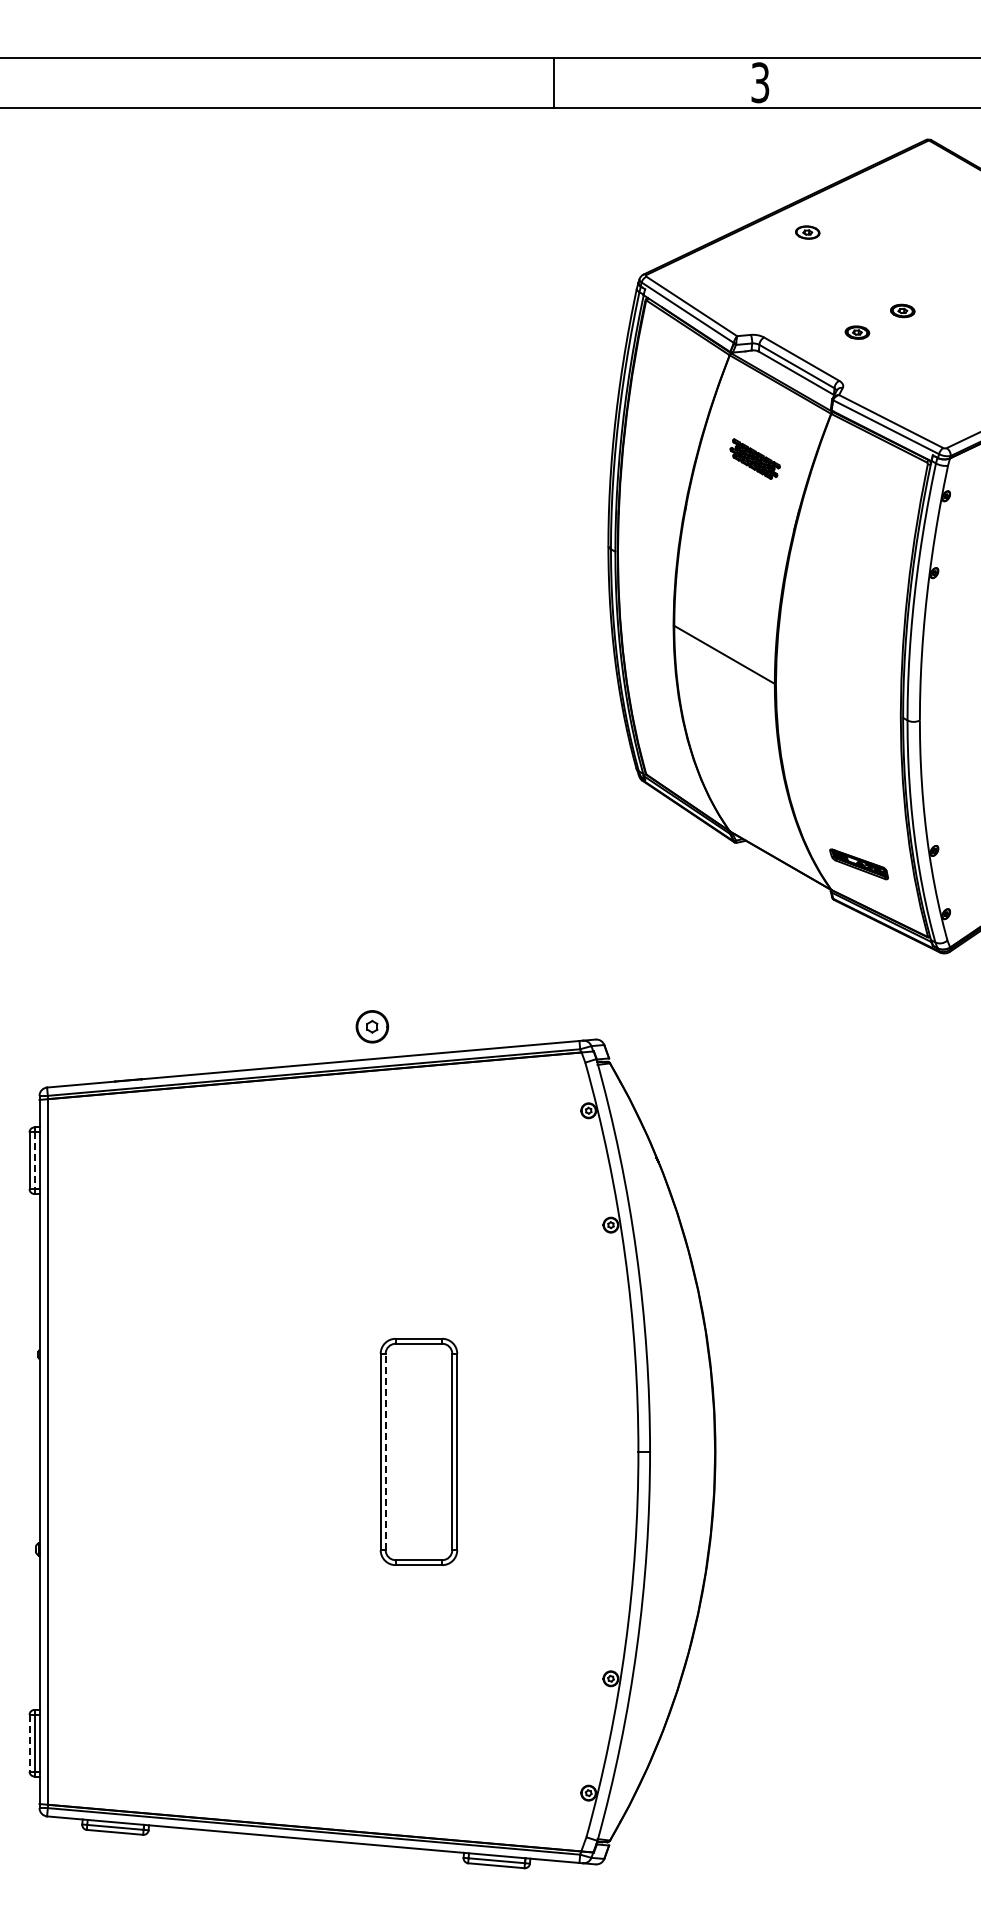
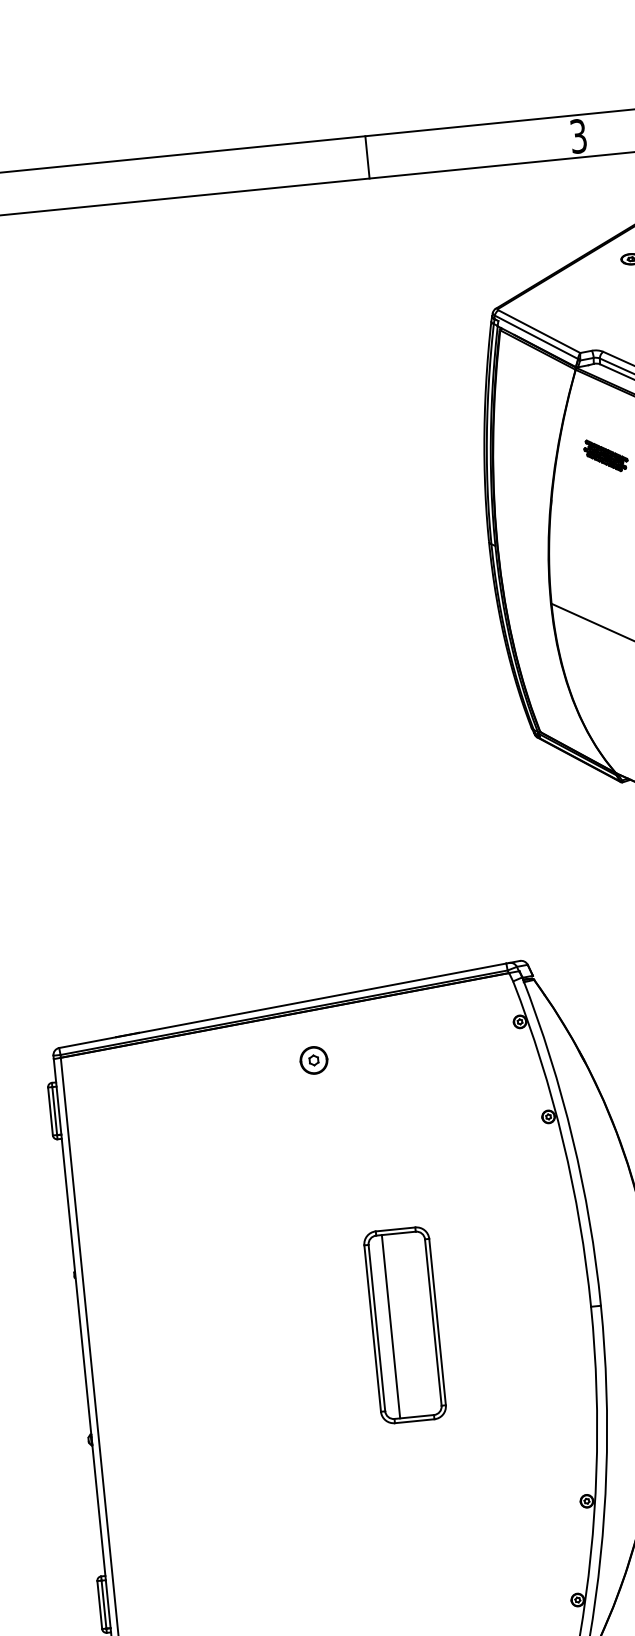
line: (554, 82) -> (367, 157), moved
part: (372, 1026) -> (314, 1060), moved
line: (34, 1161) -> (54, 1111), dashed -> solid
line: (385, 1451) -> (376, 1327), dashed -> solid
line: (402, 1451) -> (391, 1326), added
line: (29, 1743) -> (99, 1605), dashed -> solid

